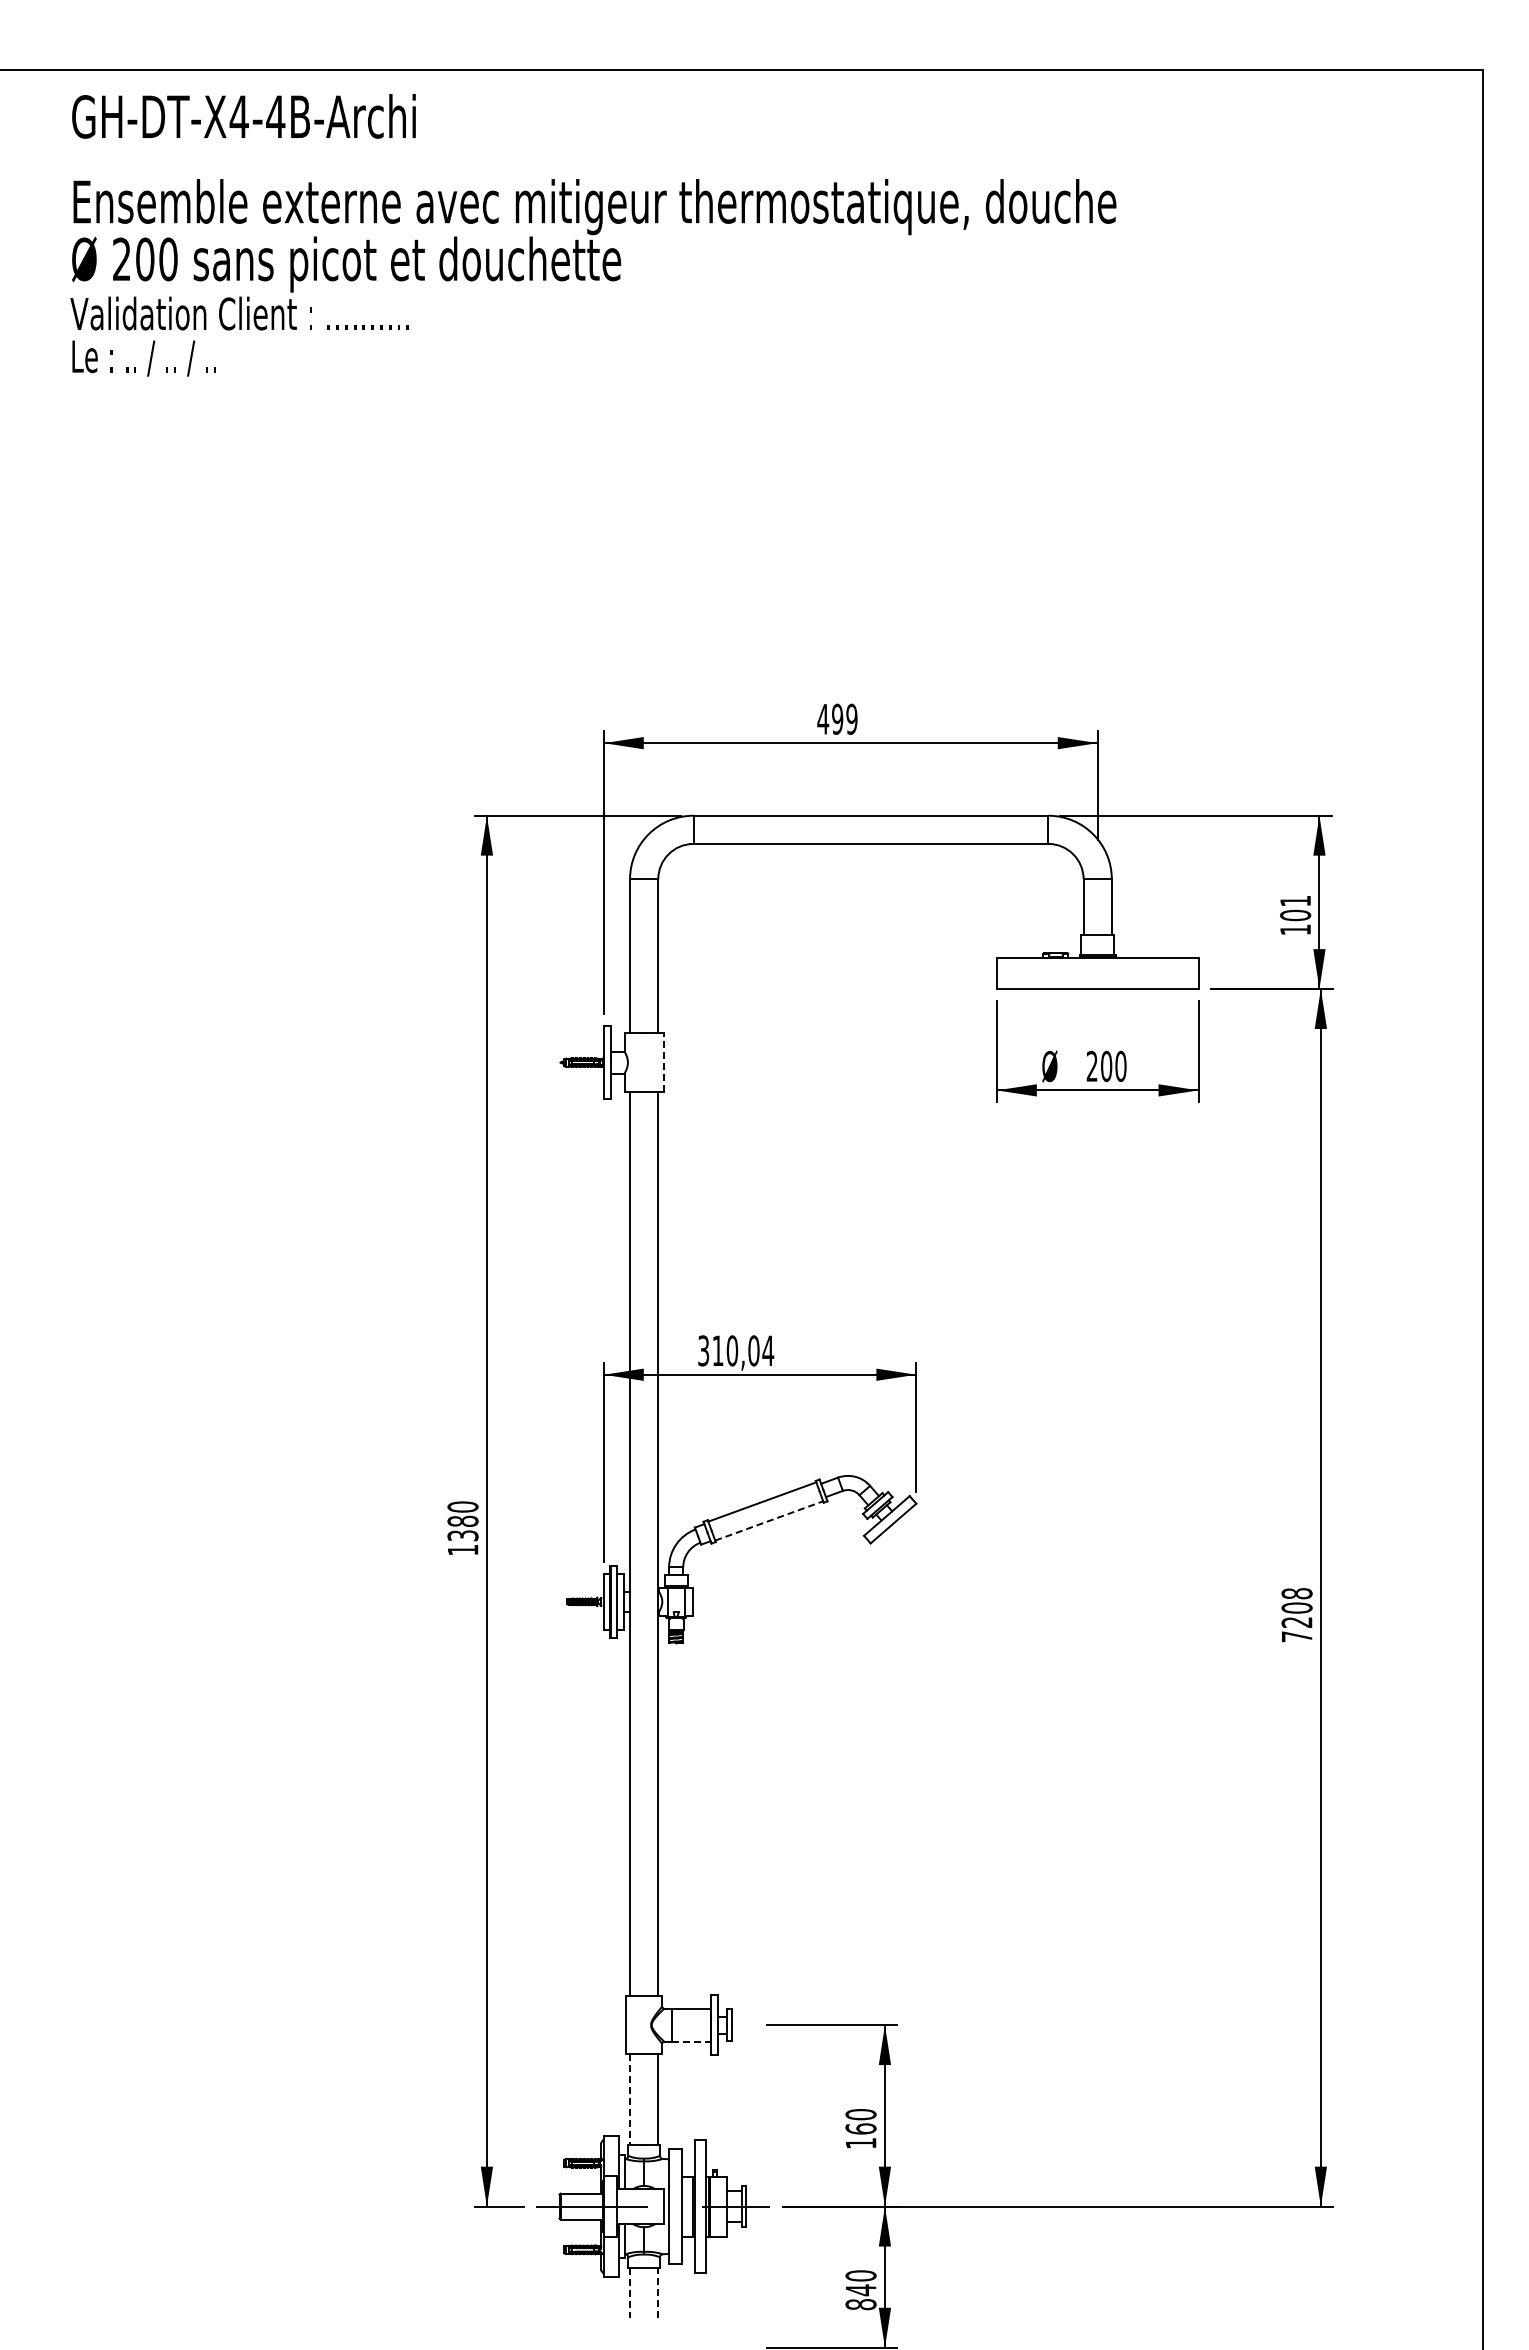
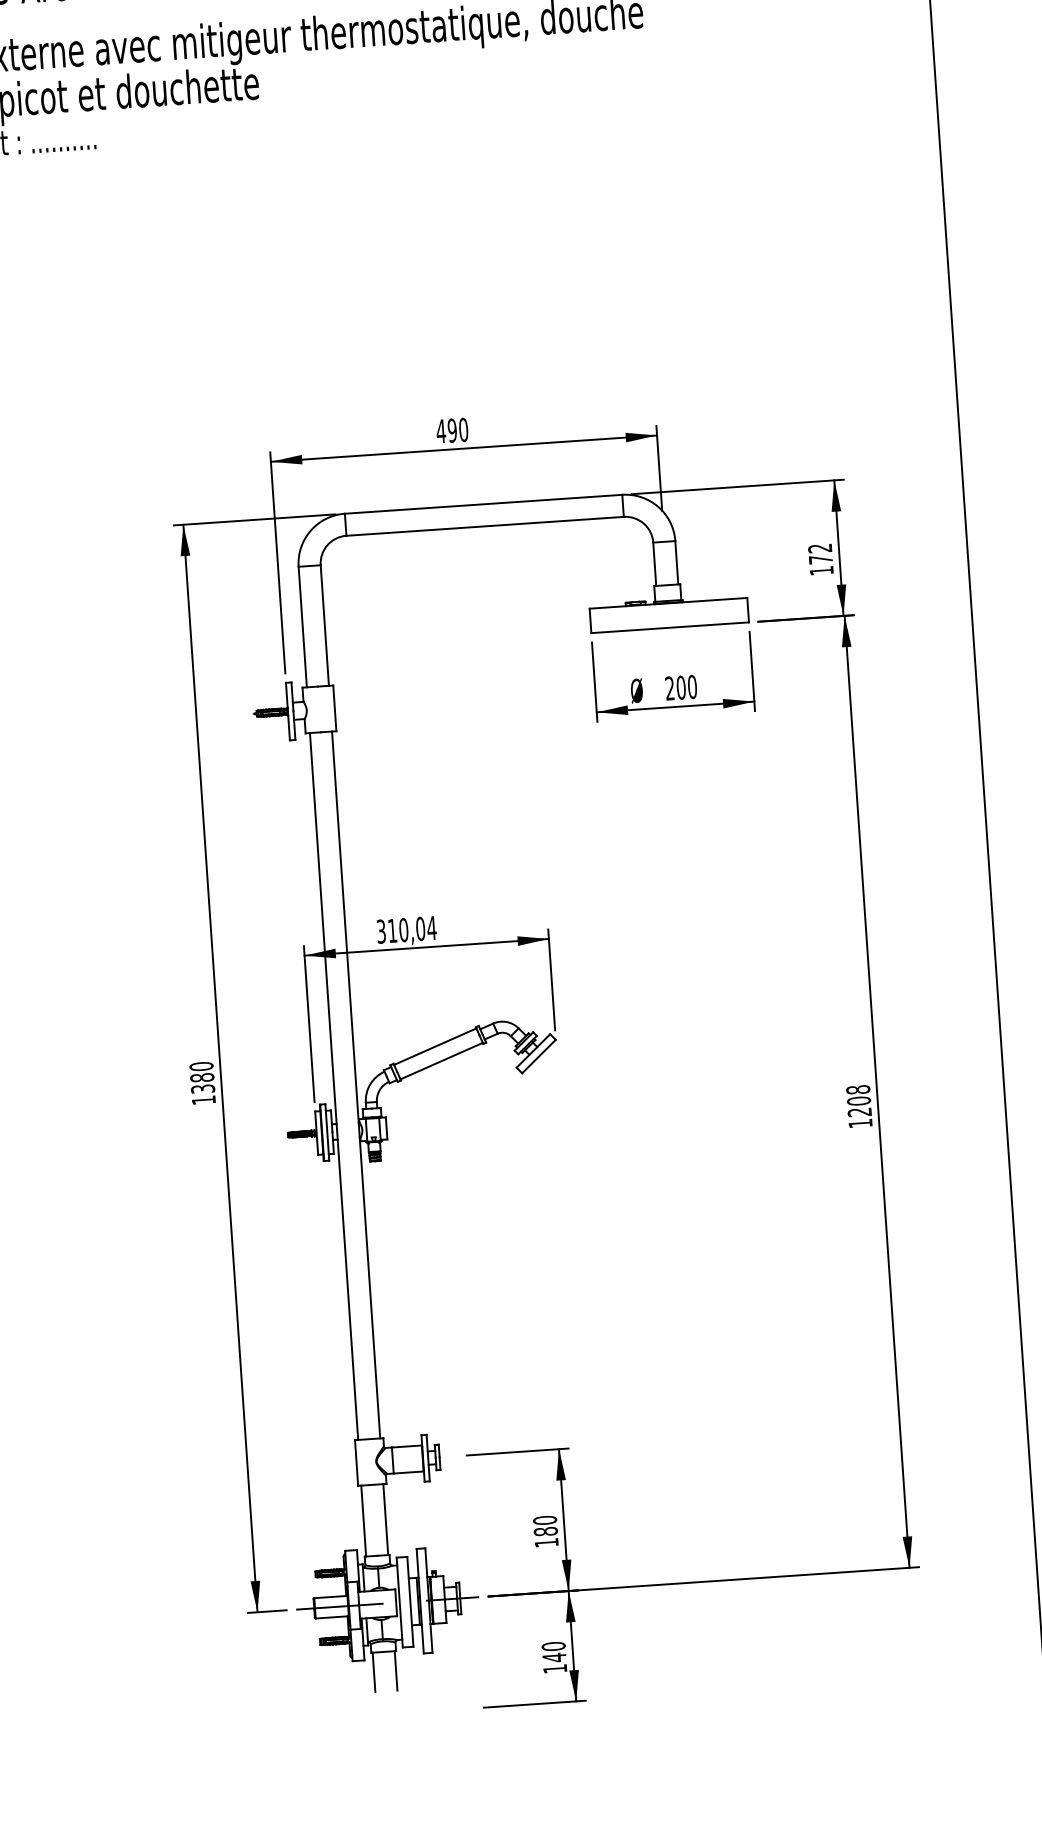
text: (851, 719) -> (463, 430), 499 -> 490
text: (1295, 908) -> (820, 554), 101 -> 172
line: (663, 1062) -> (334, 708), dashed -> solid
line: (769, 1520) -> (441, 1060), dashed -> solid
text: (1297, 1636) -> (860, 1123), 7208 -> 1208
line: (692, 2041) -> (409, 1472), dashed -> solid
line: (630, 2100) -> (364, 1521), dashed -> solid
text: (860, 2128) -> (545, 1531), 160 -> 180
line: (658, 2292) -> (396, 1670), dashed -> solid
line: (630, 2293) -> (374, 1672), dashed -> solid
text: (860, 2304) -> (554, 1668), 840 -> 140

